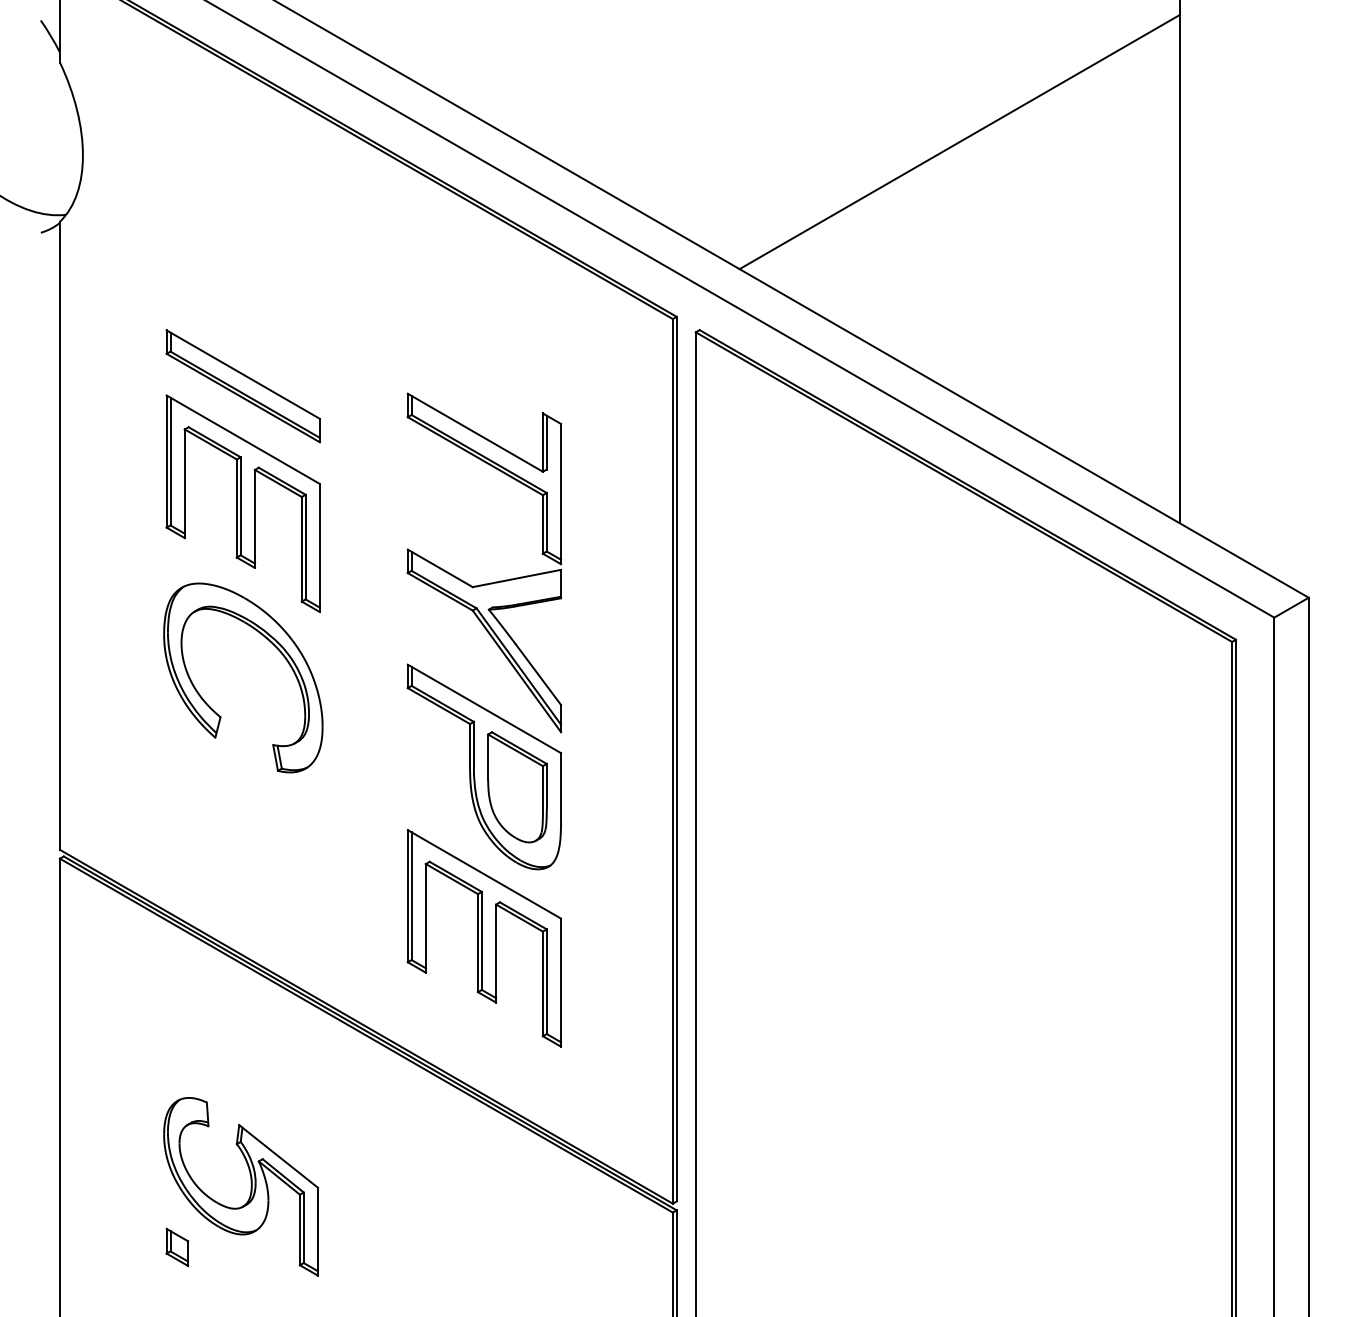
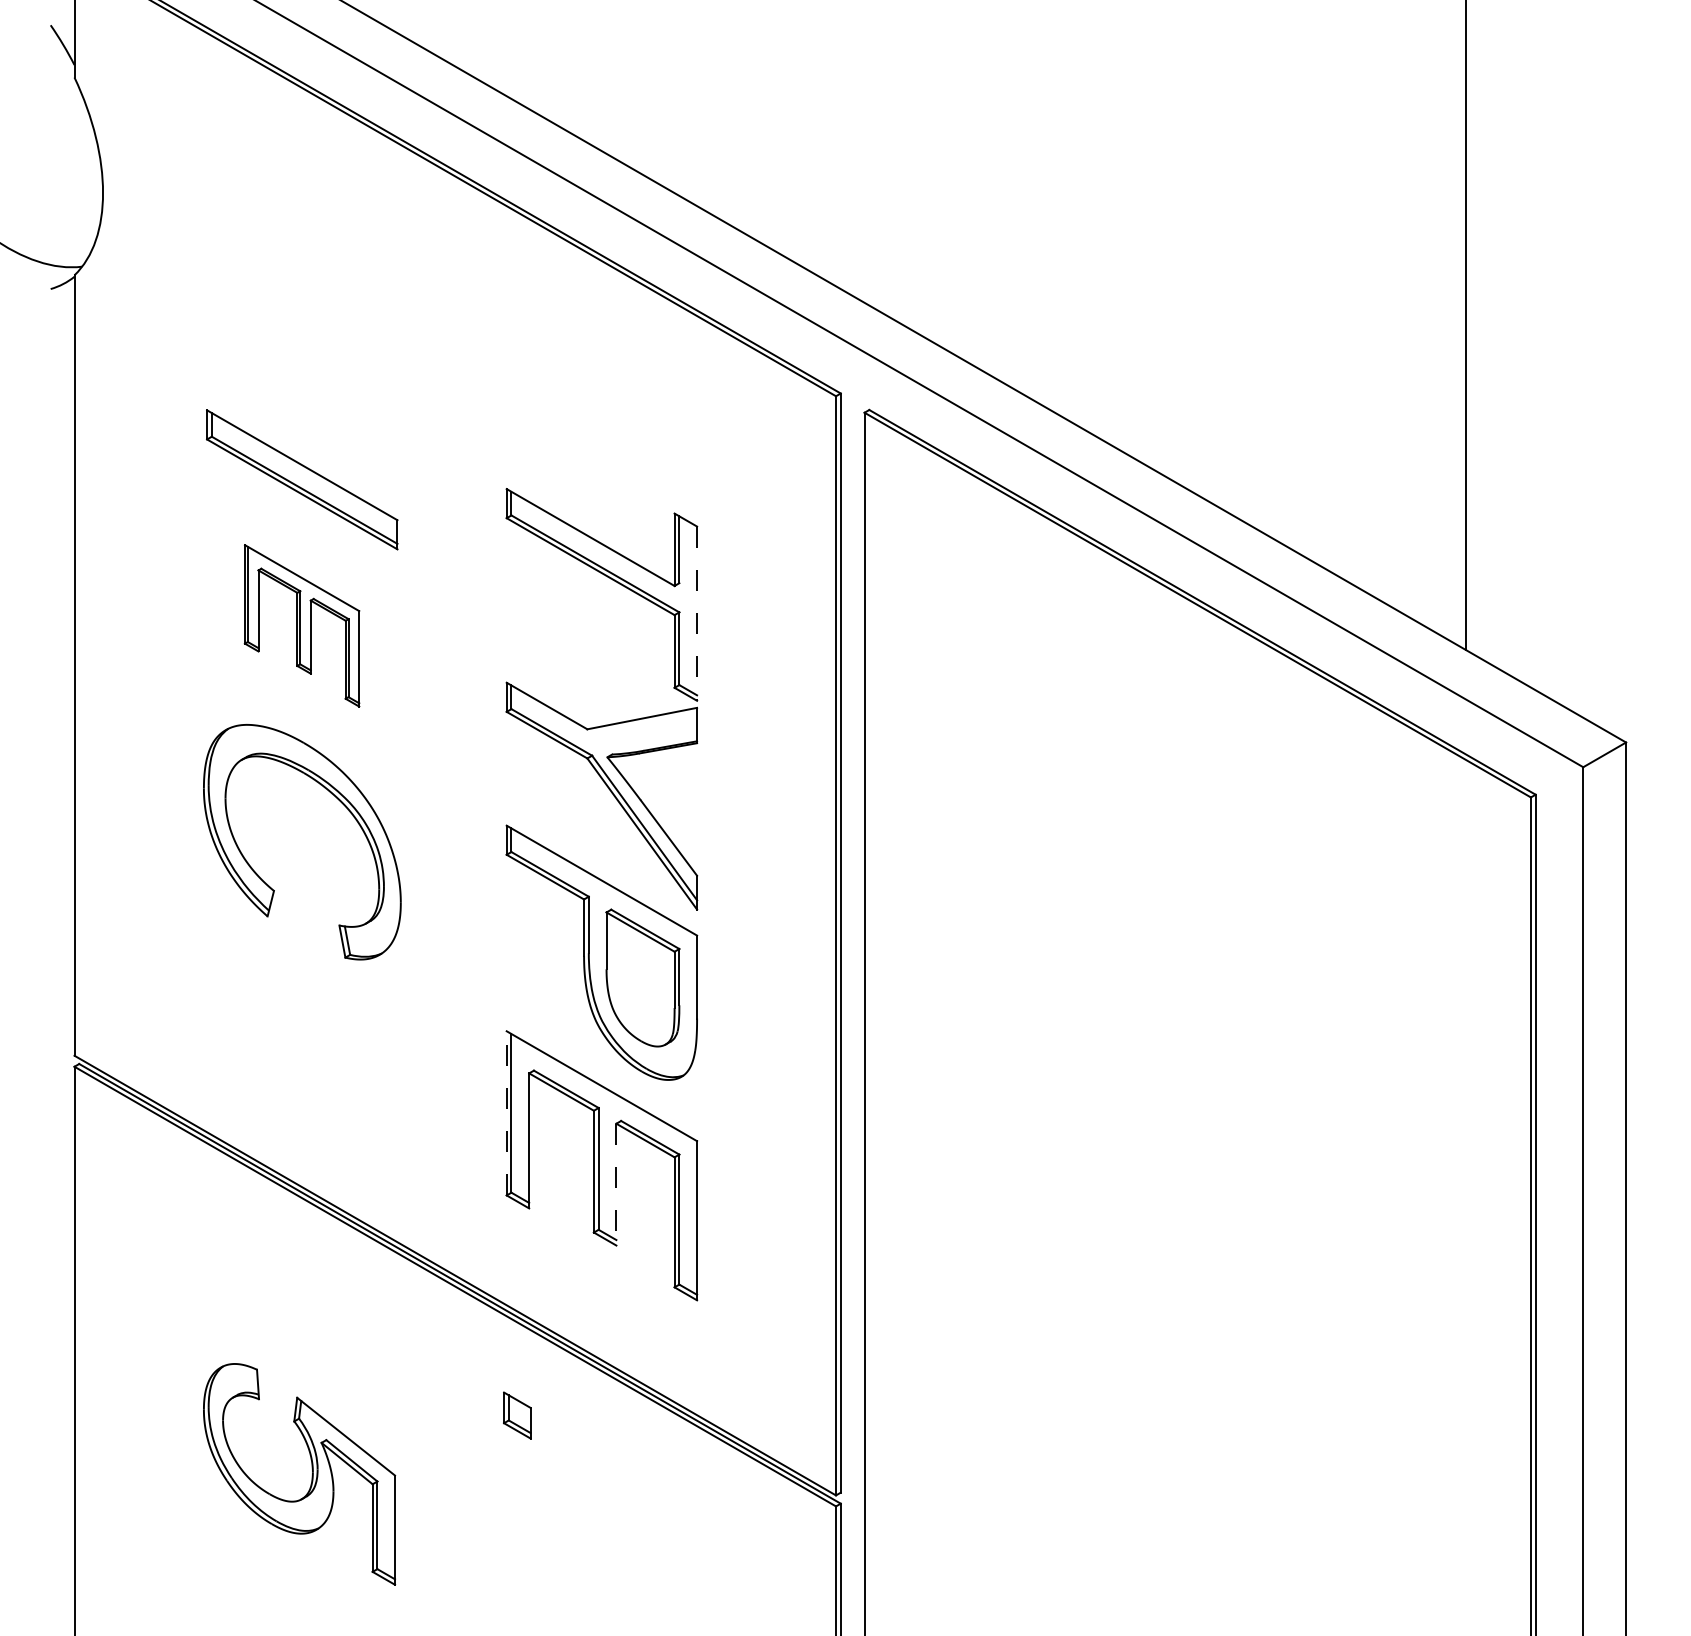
line: (959, 142) -> (1192, 176), removed
line: (561, 494) -> (697, 614), solid -> dashed
part: (242, 503) -> (301, 625), size x0.6
line: (407, 895) -> (506, 1112), solid -> dashed
line: (496, 954) -> (616, 1185), solid -> dashed
part: (177, 1246) -> (517, 1414), moved

